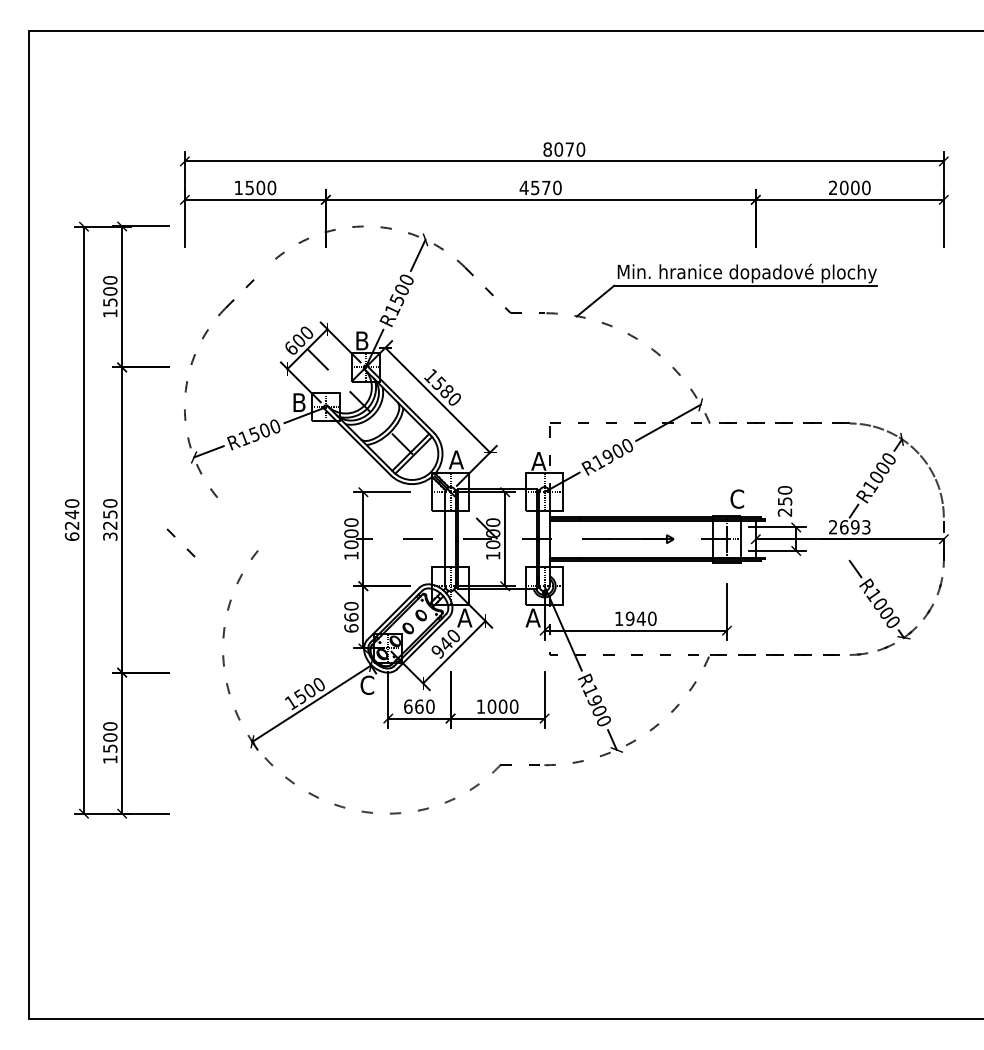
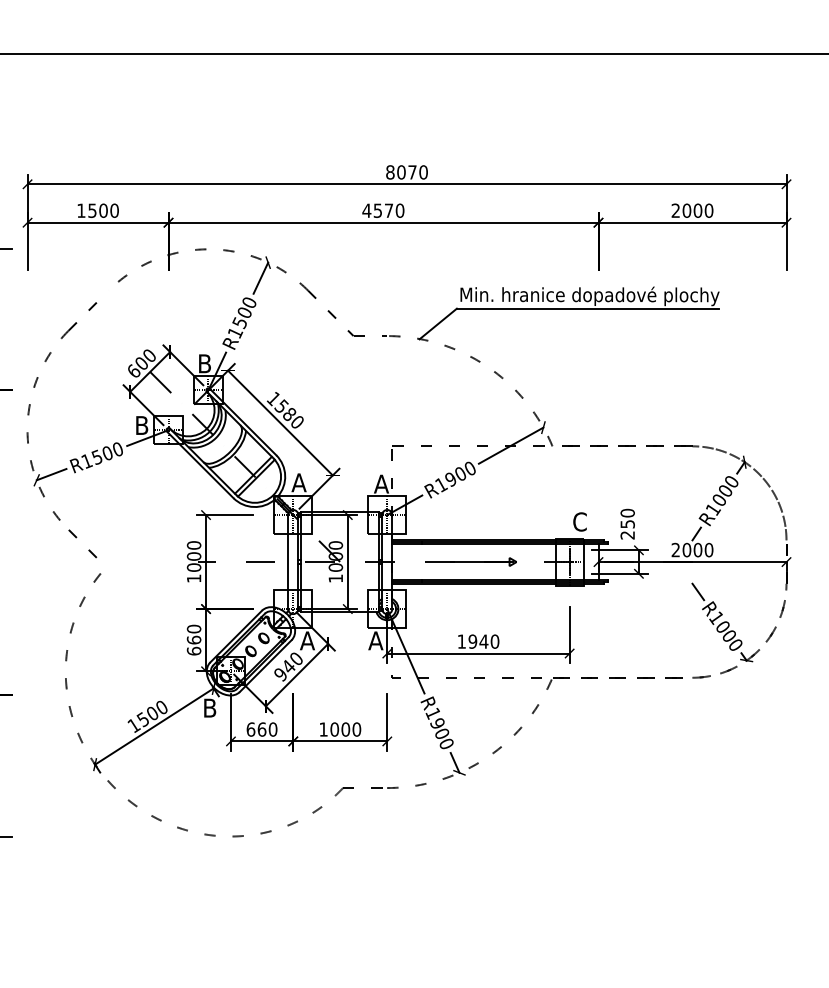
text: (855, 527) -> (698, 550), 2693 -> 2000
line: (175, 536) -> (77, 537), moved
text: (367, 684) -> (210, 707), C -> B

